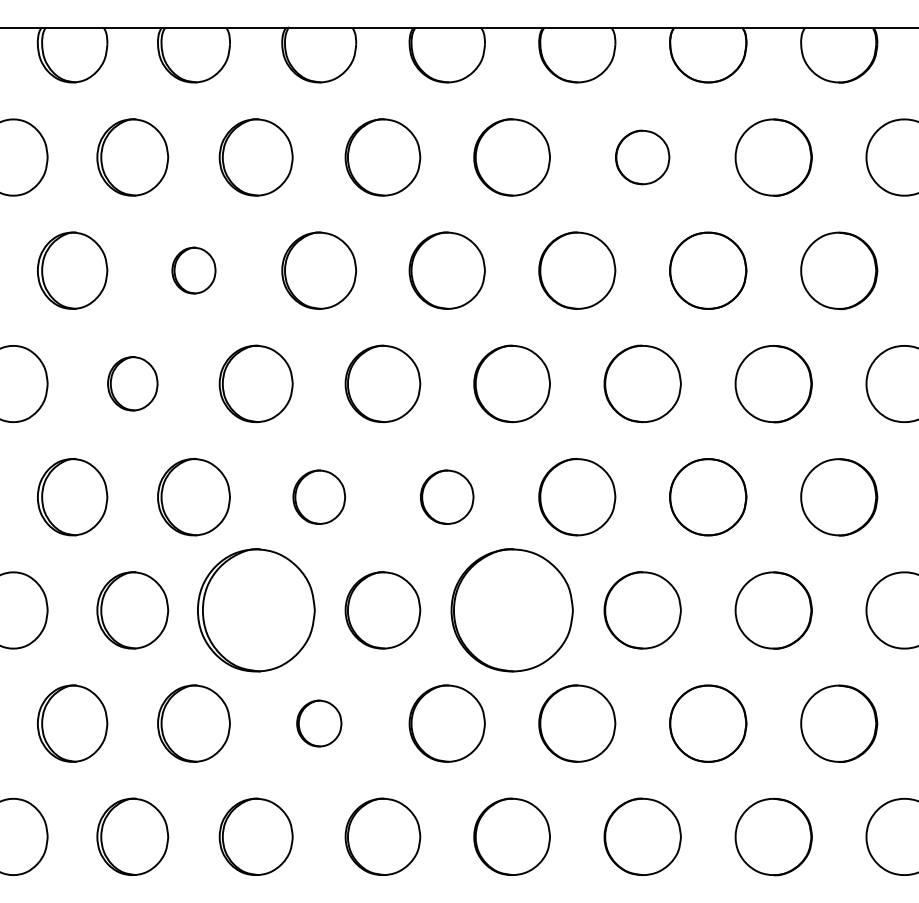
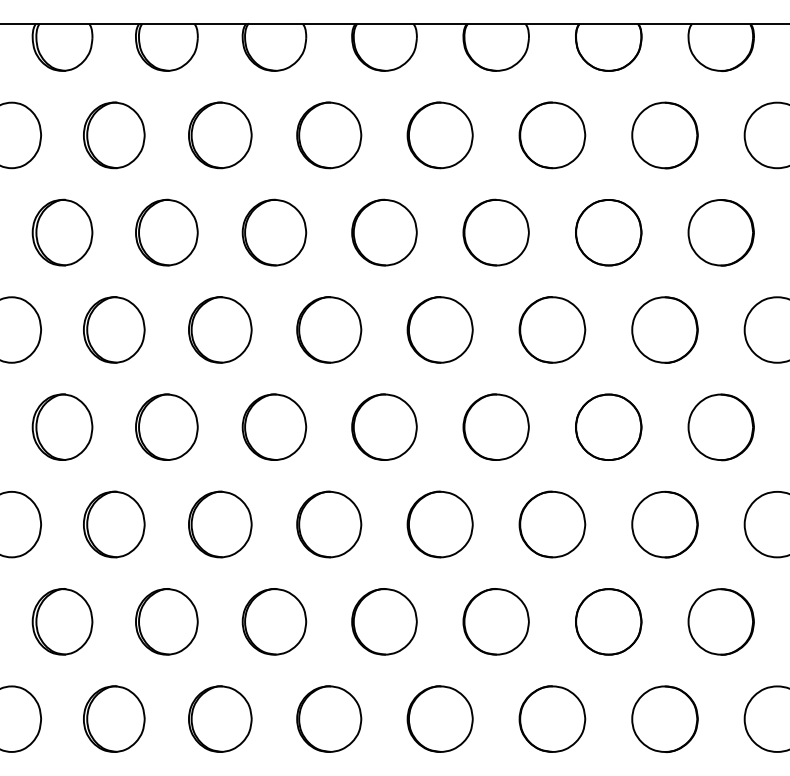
part: (642, 157) -> (552, 135), size x1.43
part: (193, 270) -> (166, 232), size x1.67
part: (132, 383) -> (114, 329), size x1.43
part: (319, 497) -> (274, 427), size x1.43
part: (446, 497) -> (383, 427), size x1.43
part: (255, 610) -> (219, 524), size x0.62
part: (511, 610) -> (439, 524), size x0.62
part: (319, 723) -> (274, 621), size x1.67

